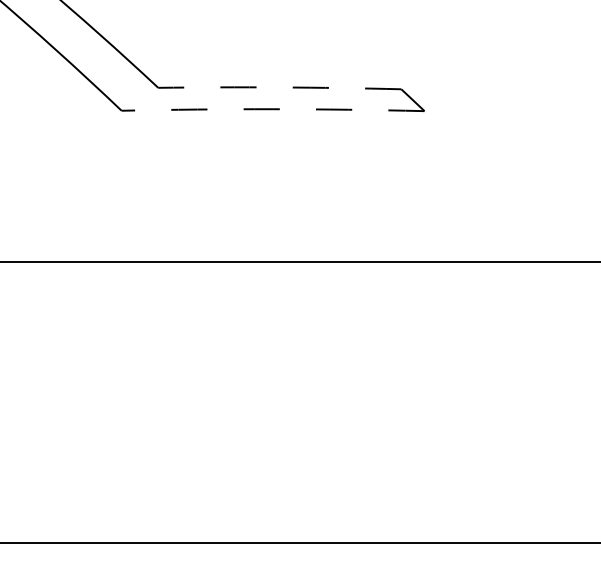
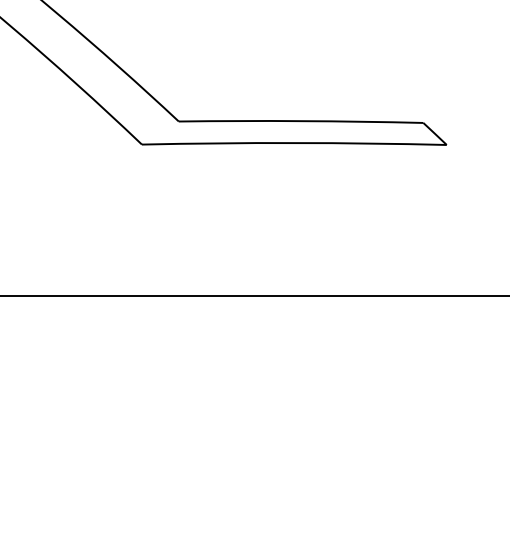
arc: (279, 87) -> (300, 121), dashed -> solid
arc: (273, 109) -> (294, 143), dashed -> solid

